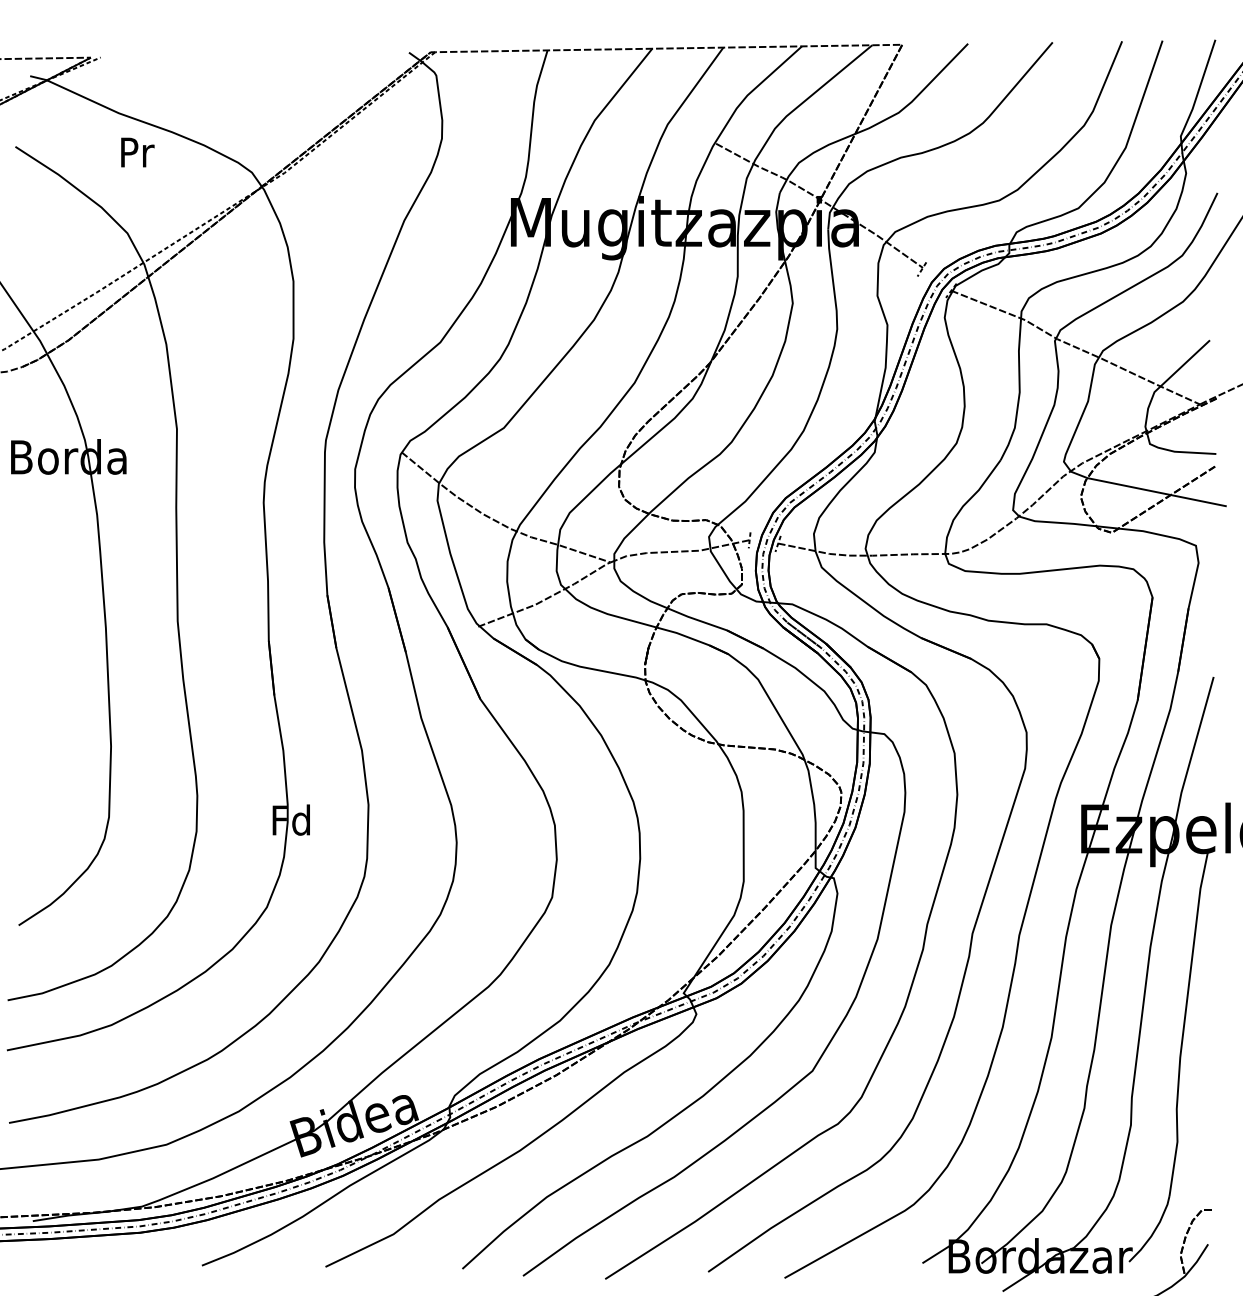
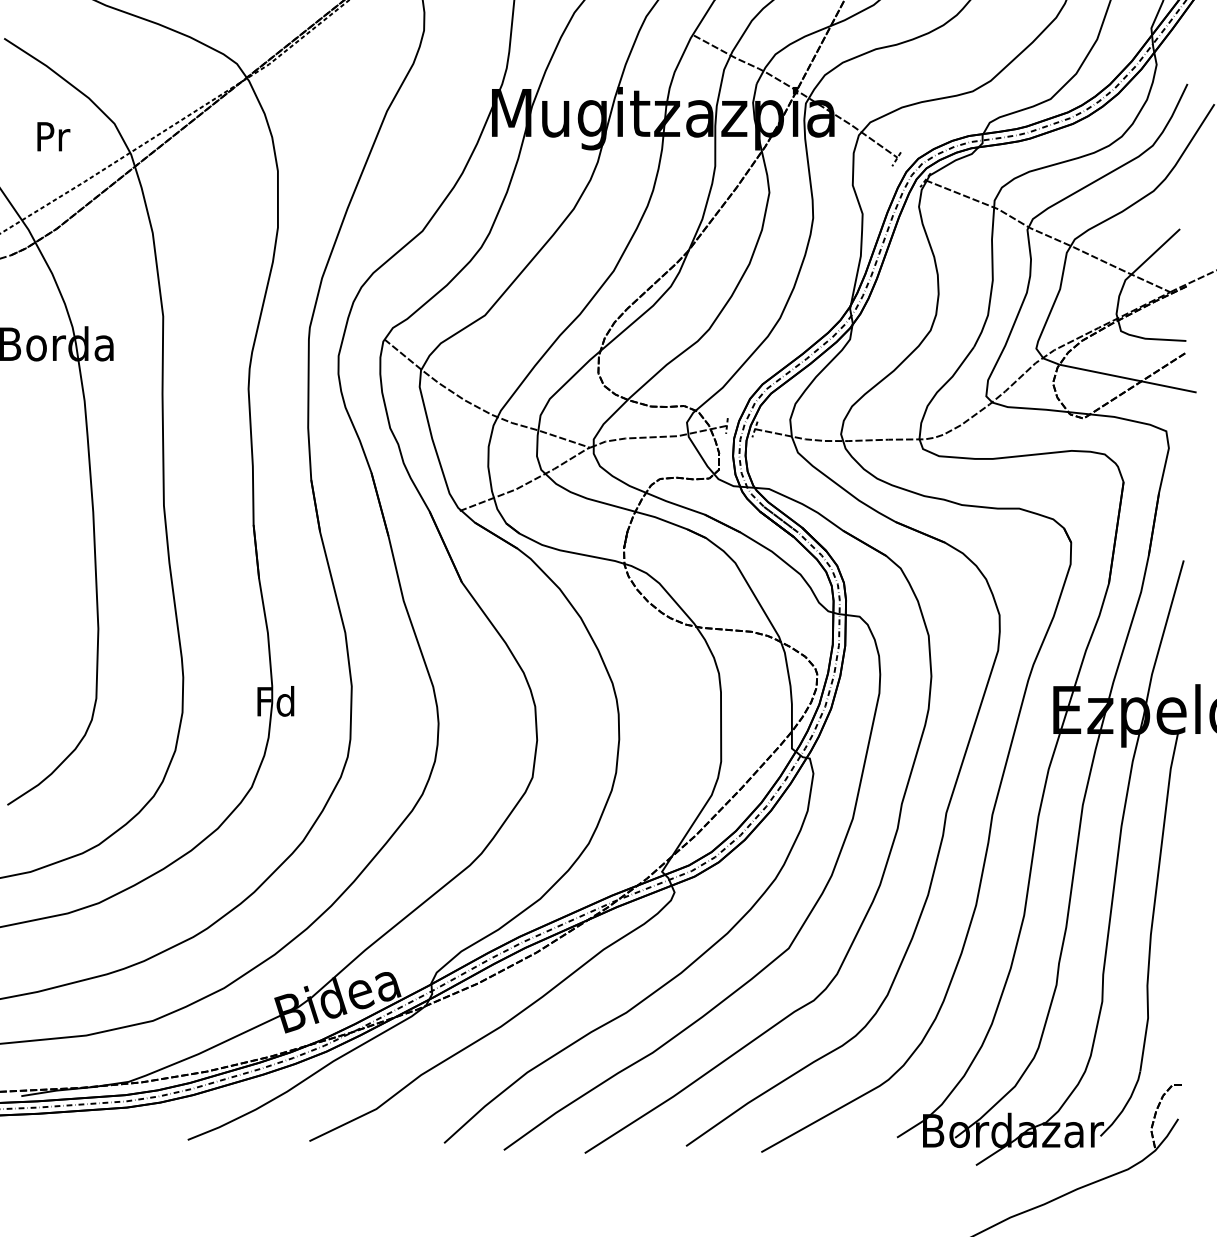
text: (137, 152) -> (53, 136), moved

